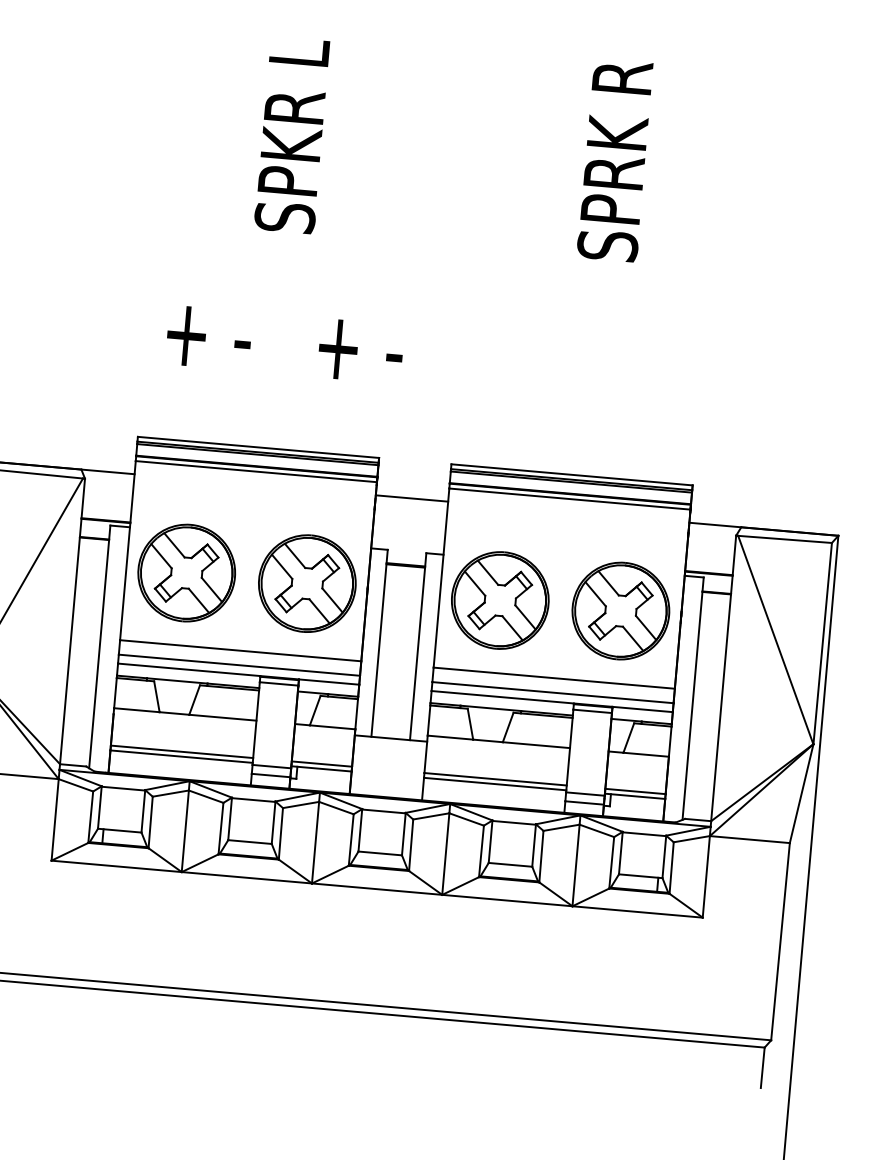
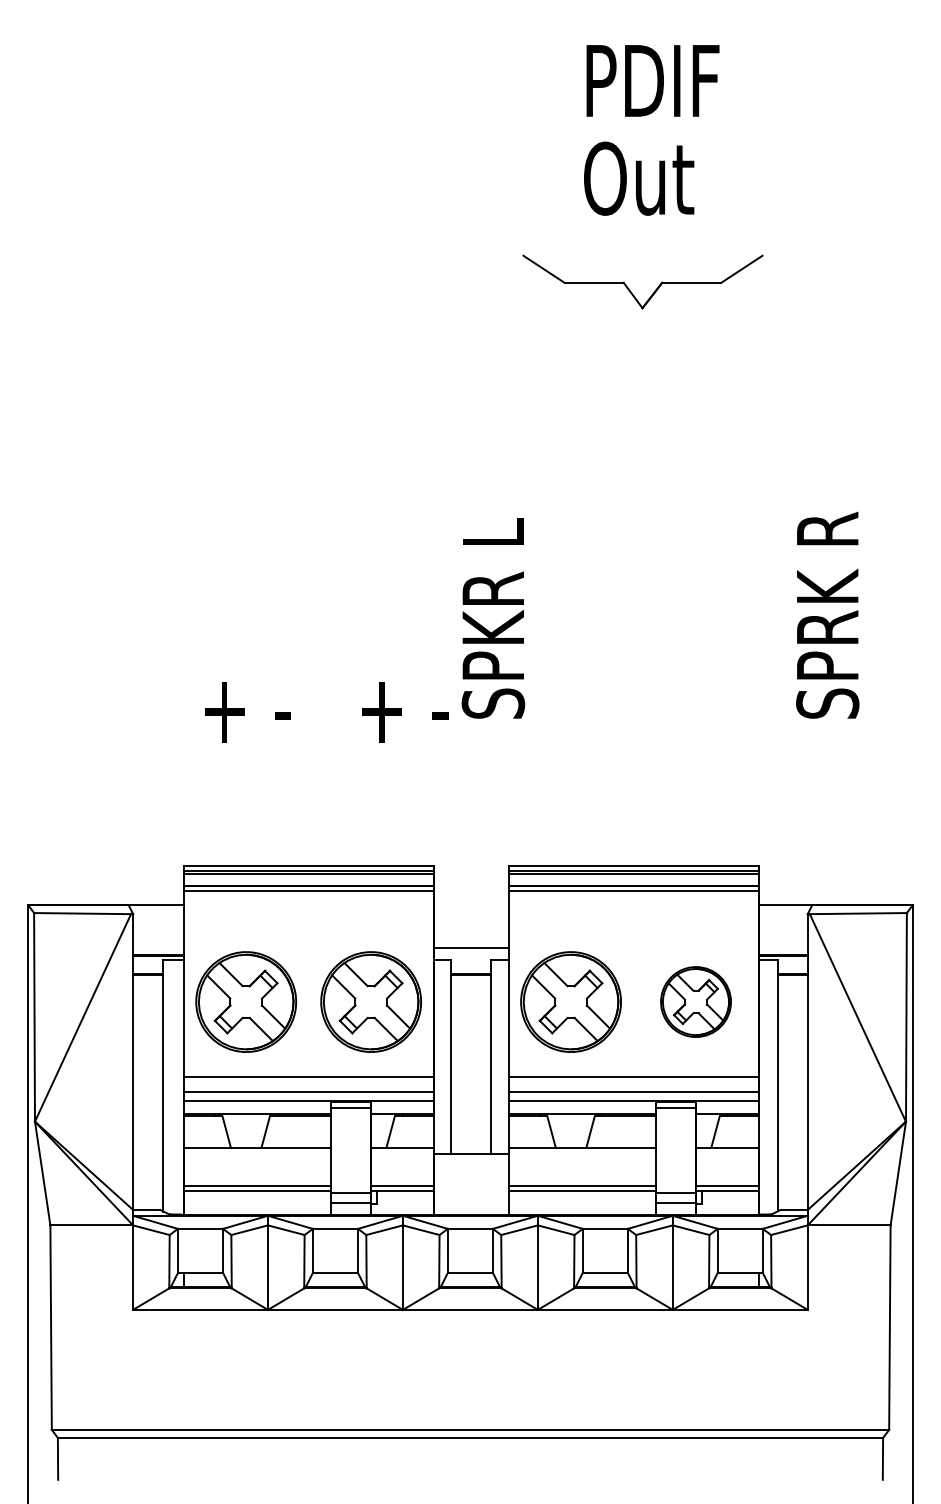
text: (453, 145) -> (660, 614), moved
text: (284, 344) -> (326, 712), moved
line: (411, 498) -> (470, 948), moved
part: (620, 610) -> (695, 1001), size x0.7

